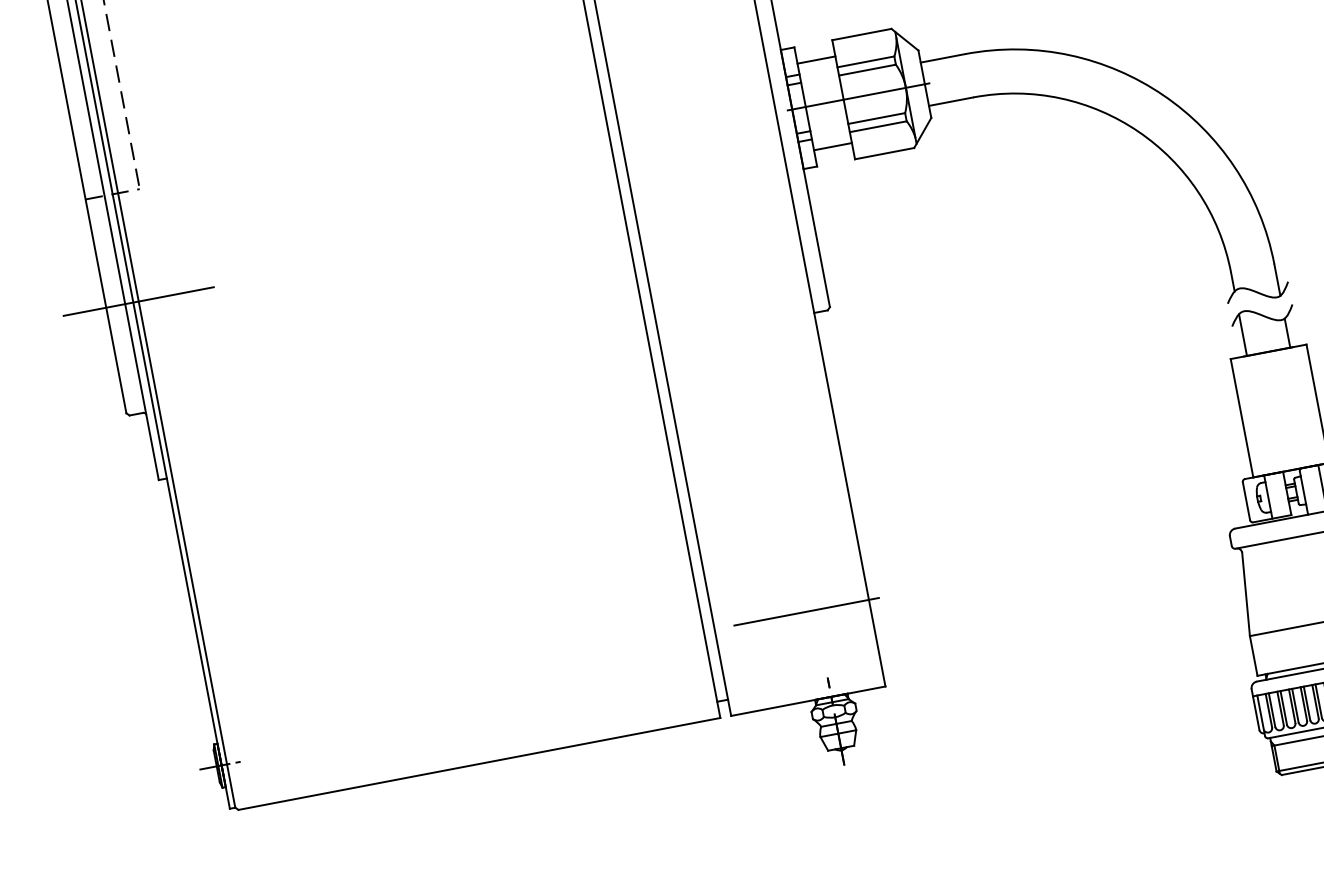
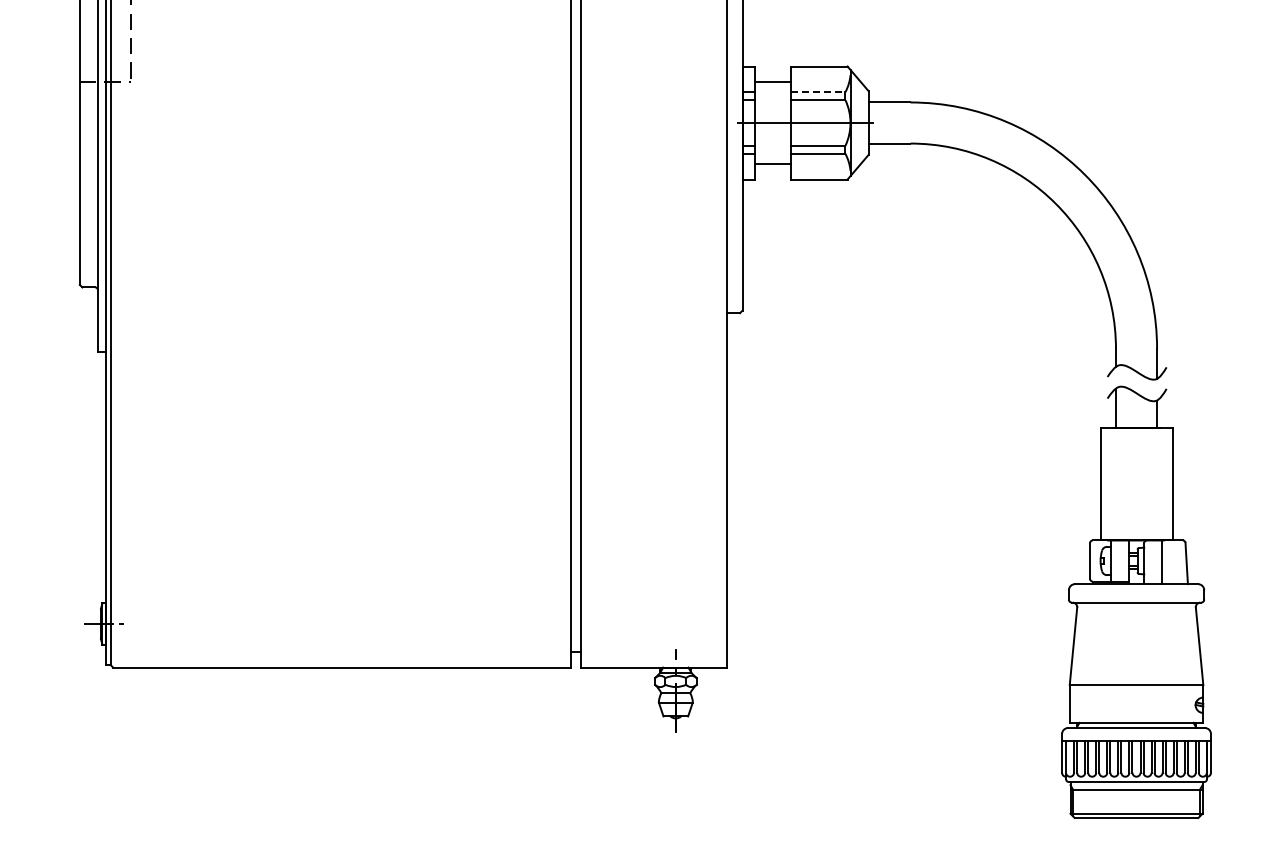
line: (866, 62) -> (818, 92), solid -> dashed
line: (138, 301) -> (110, 184), removed
line: (806, 611) -> (667, 585), removed

